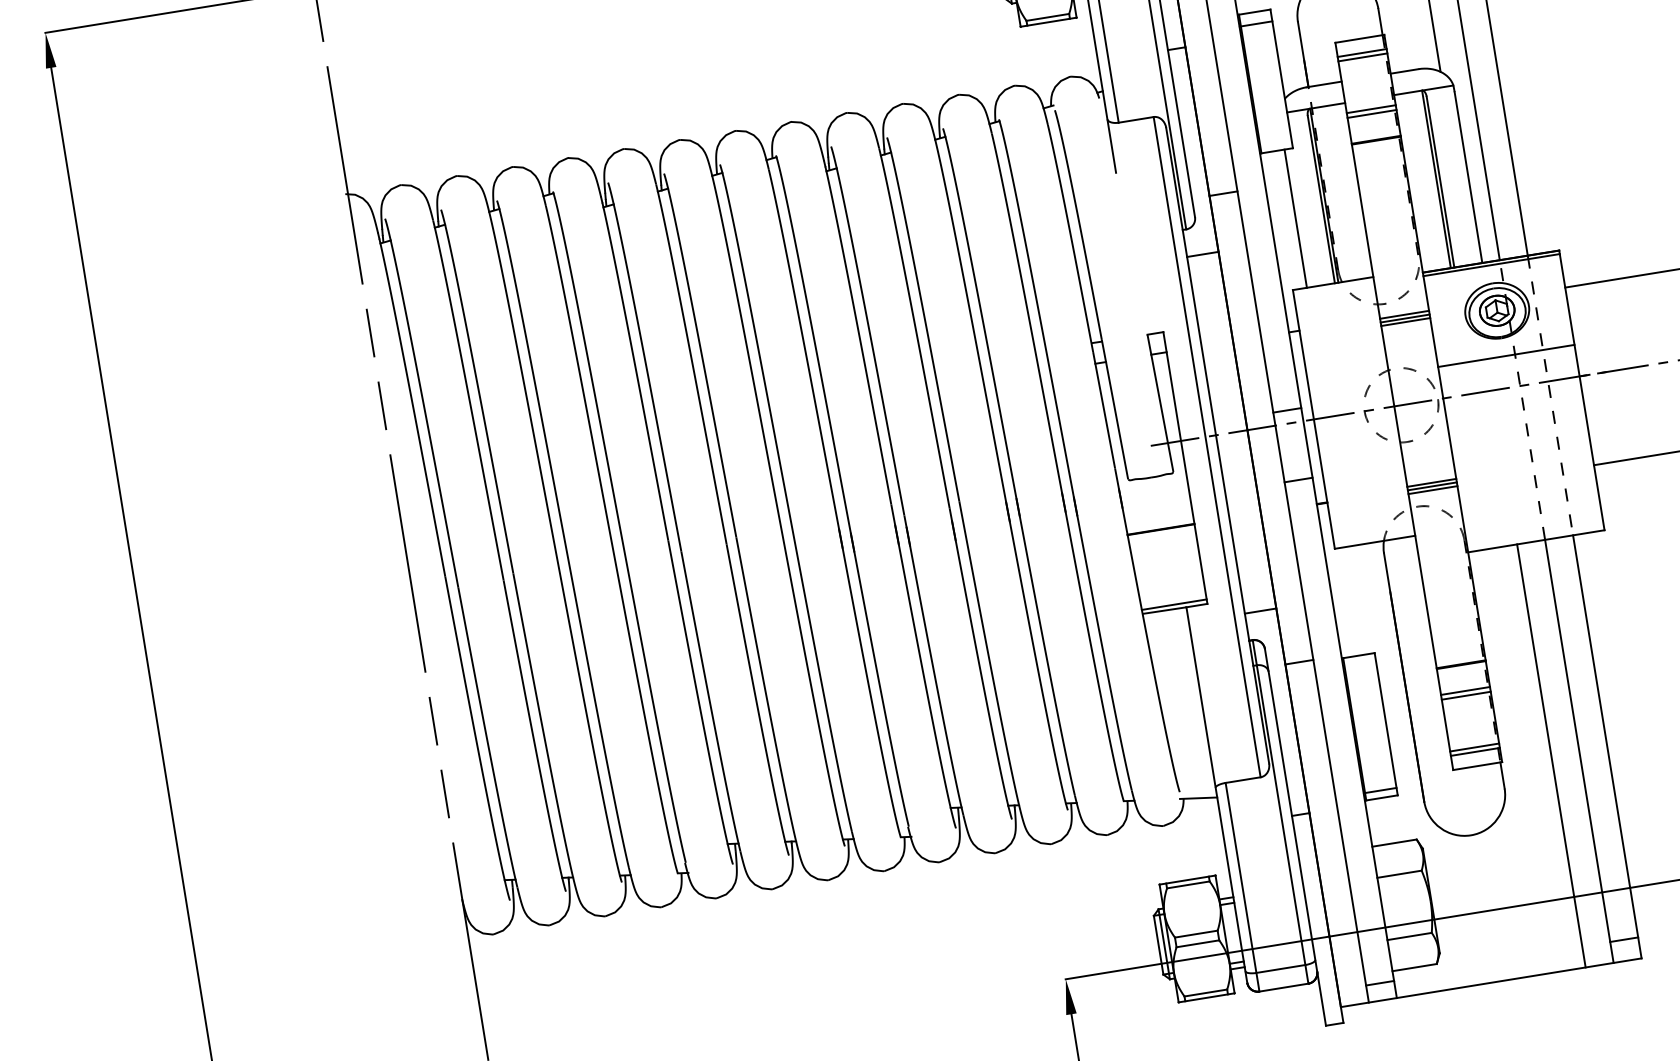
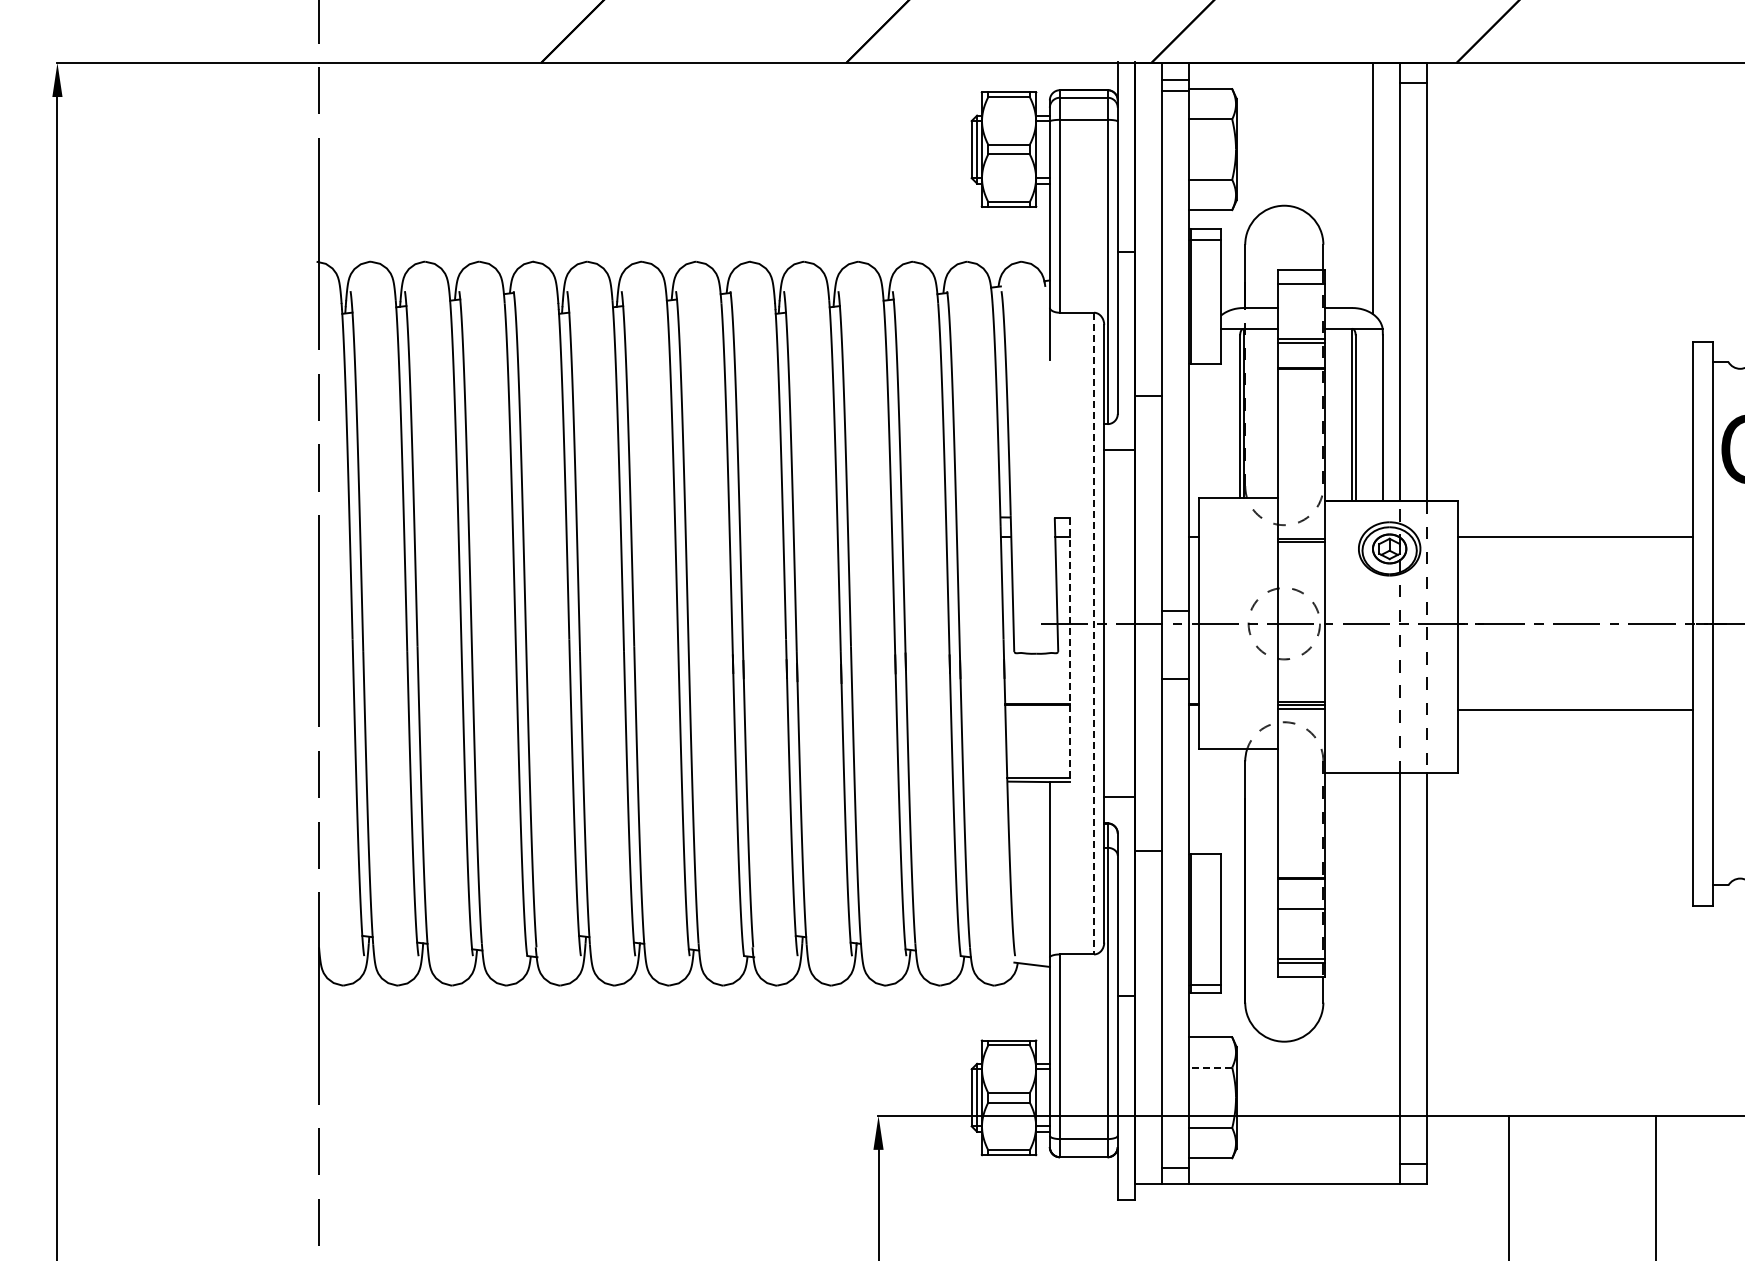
line: (1363, 57) -> (1301, 288), removed
line: (1295, 218) -> (1212, 430), removed
line: (1491, 264) -> (1391, 504), removed
line: (1405, 321) -> (1301, 545), removed
line: (1506, 356) -> (1391, 593), removed
line: (1207, 446) -> (1094, 633), solid -> dashed
line: (1185, 468) -> (1070, 650), solid -> dashed
line: (1465, 691) -> (1301, 904), removed
line: (1551, 755) -> (1372, 978), removed
line: (1399, 874) -> (1210, 1067), solid -> dashed

